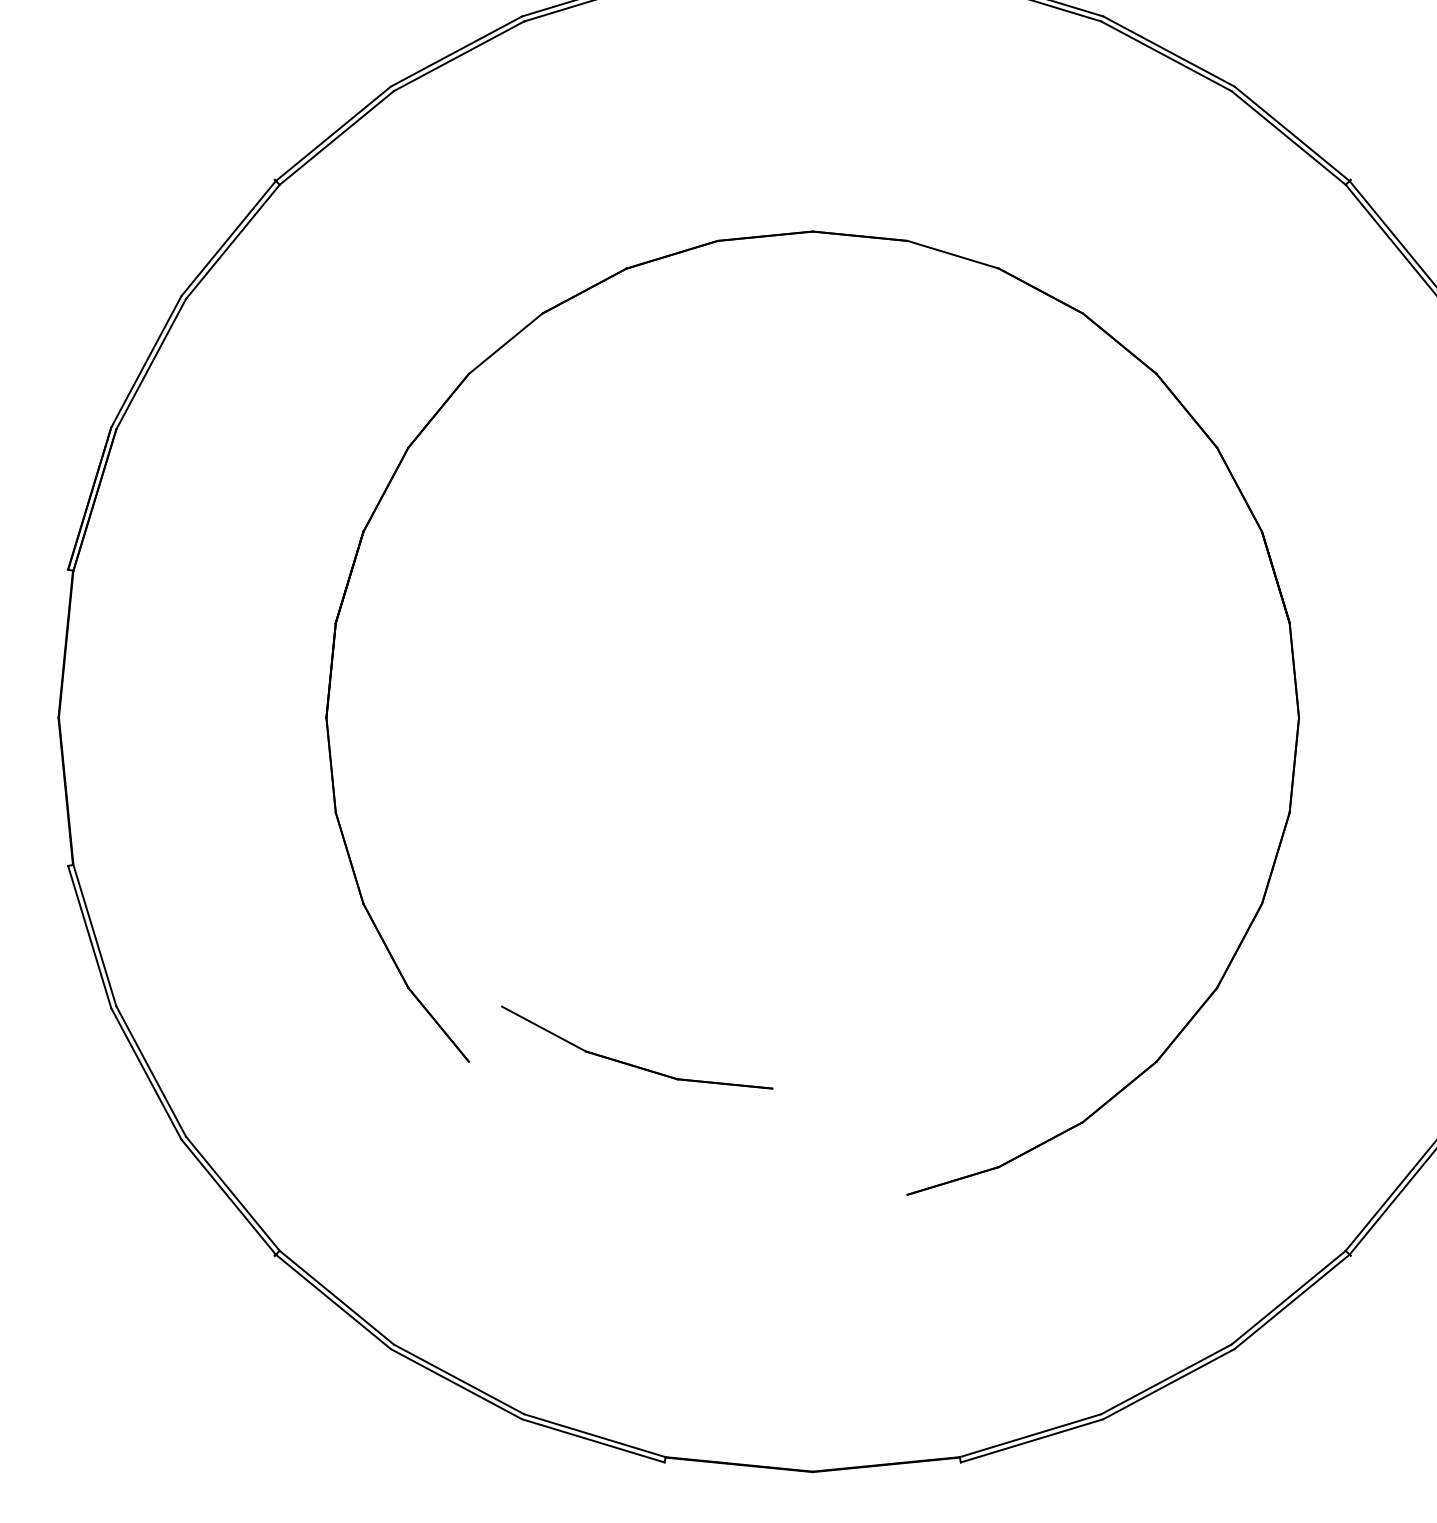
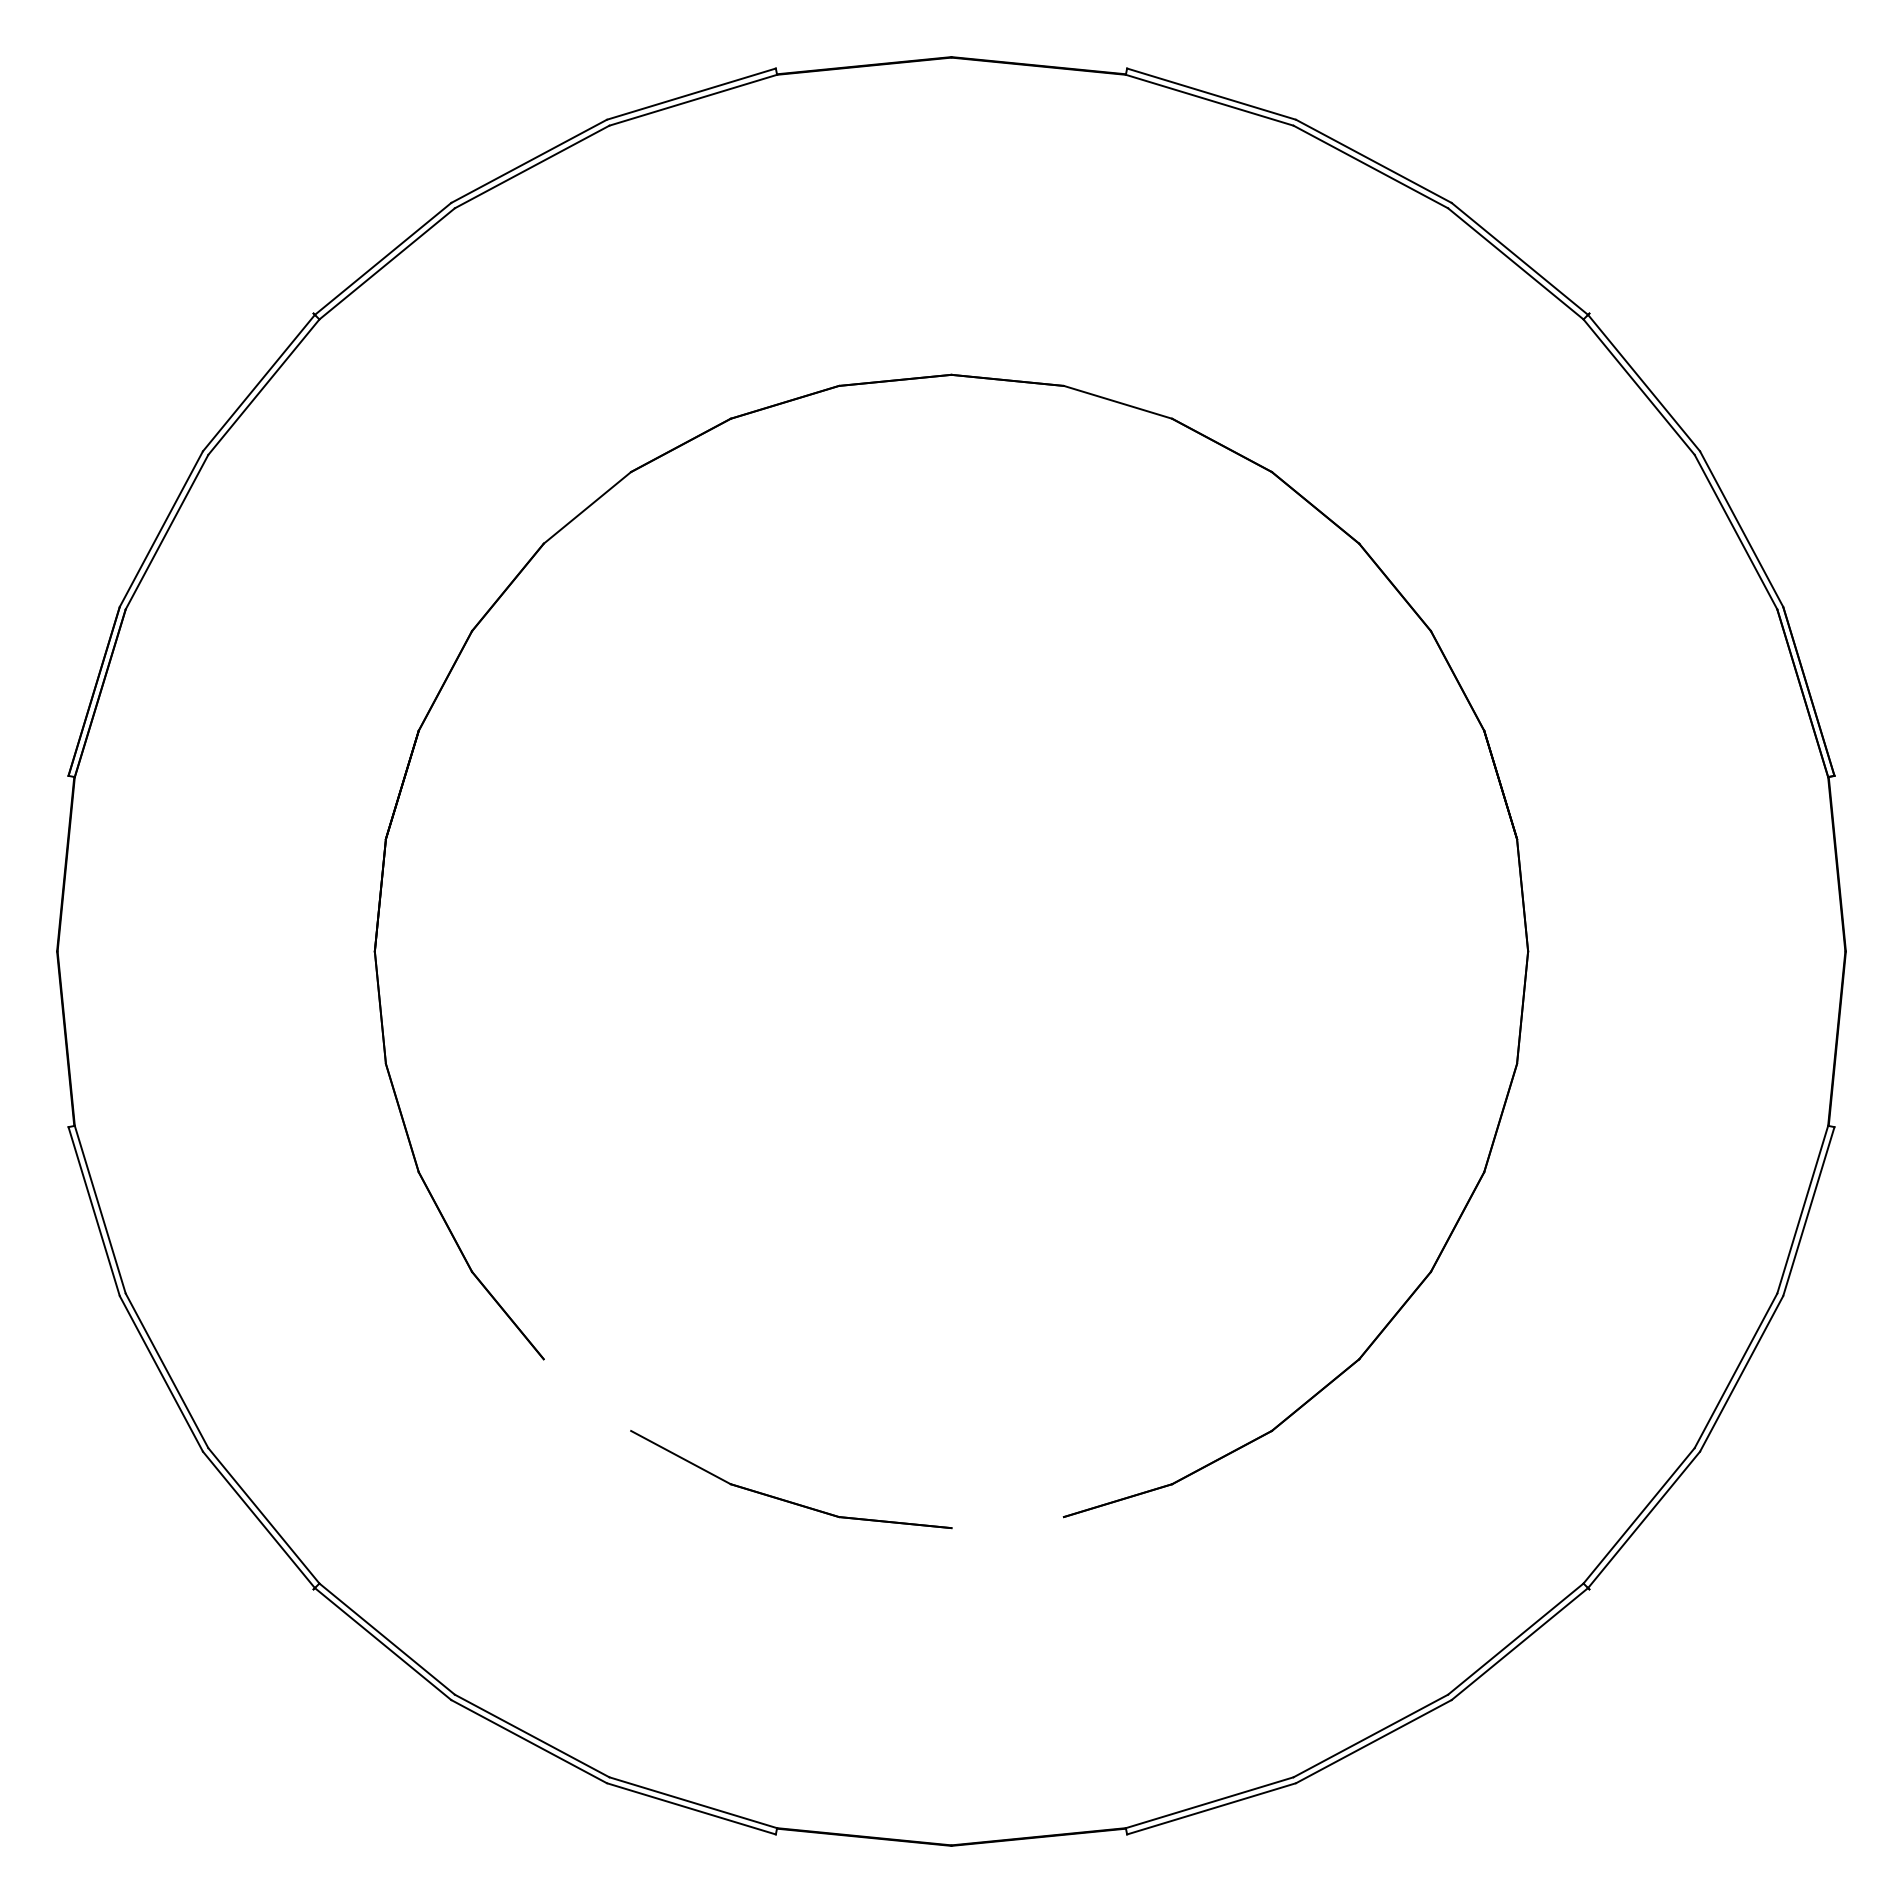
part: (632, 1064) -> (785, 1499), moved

